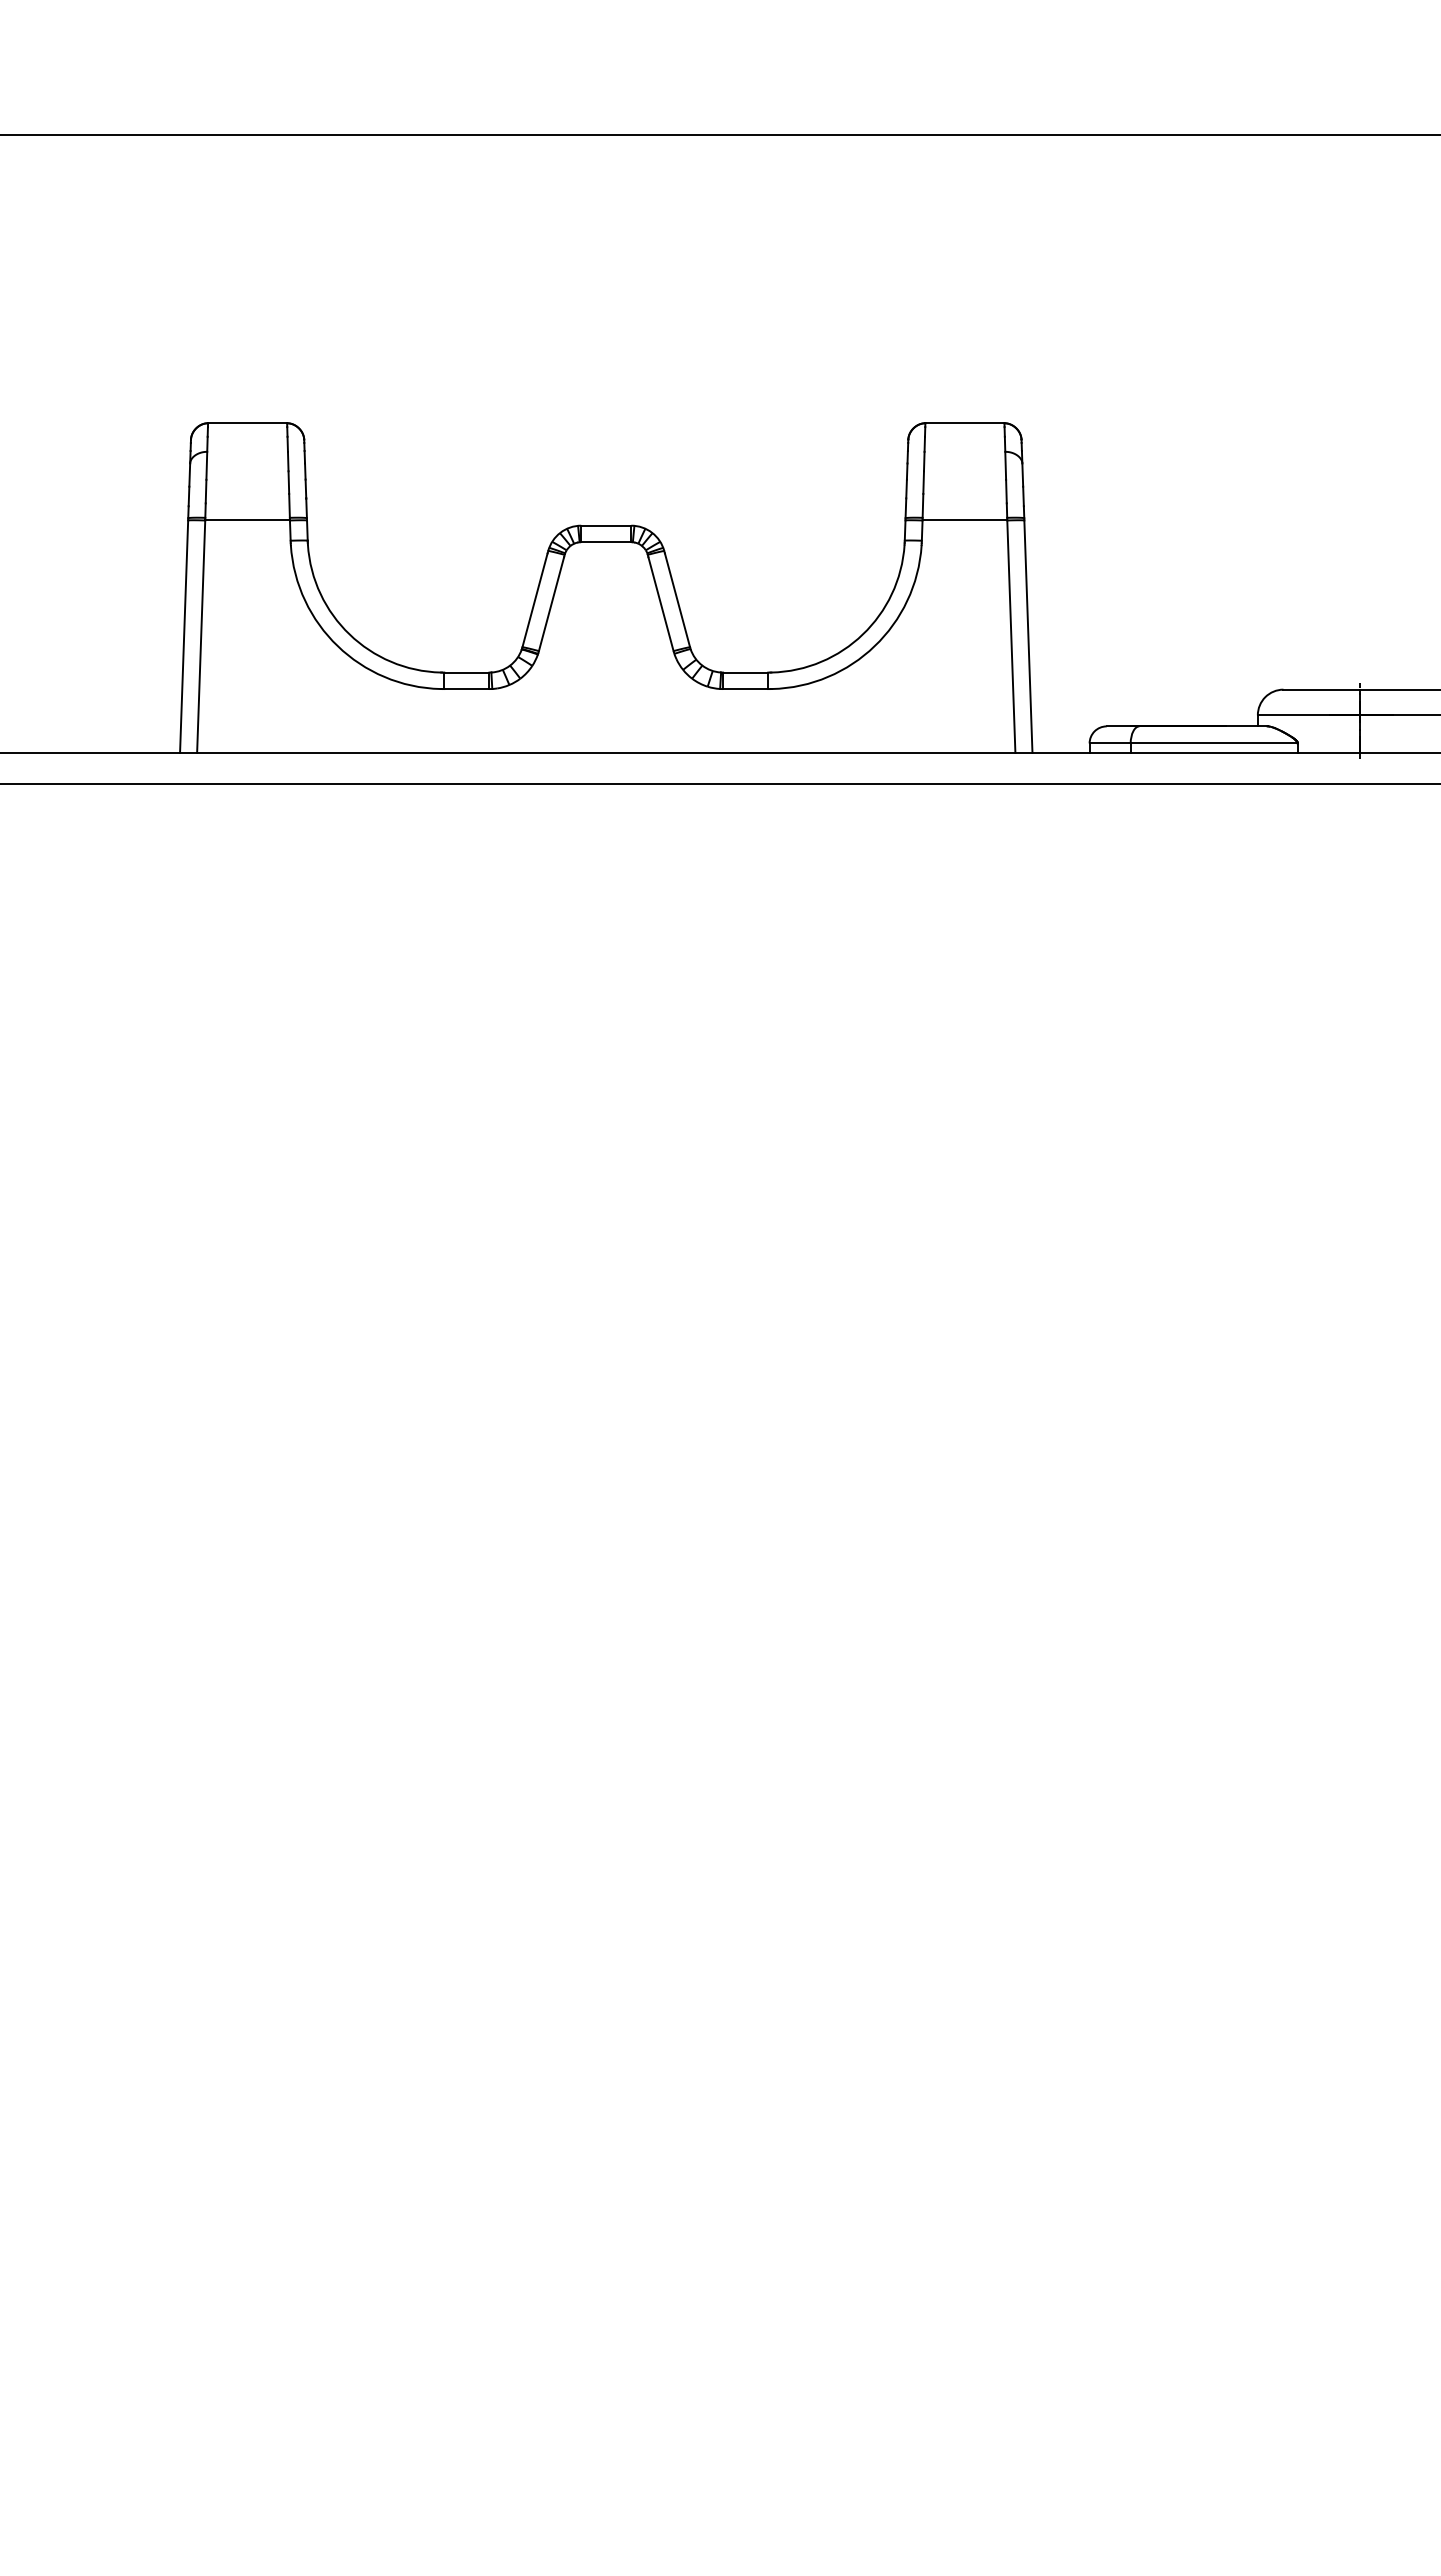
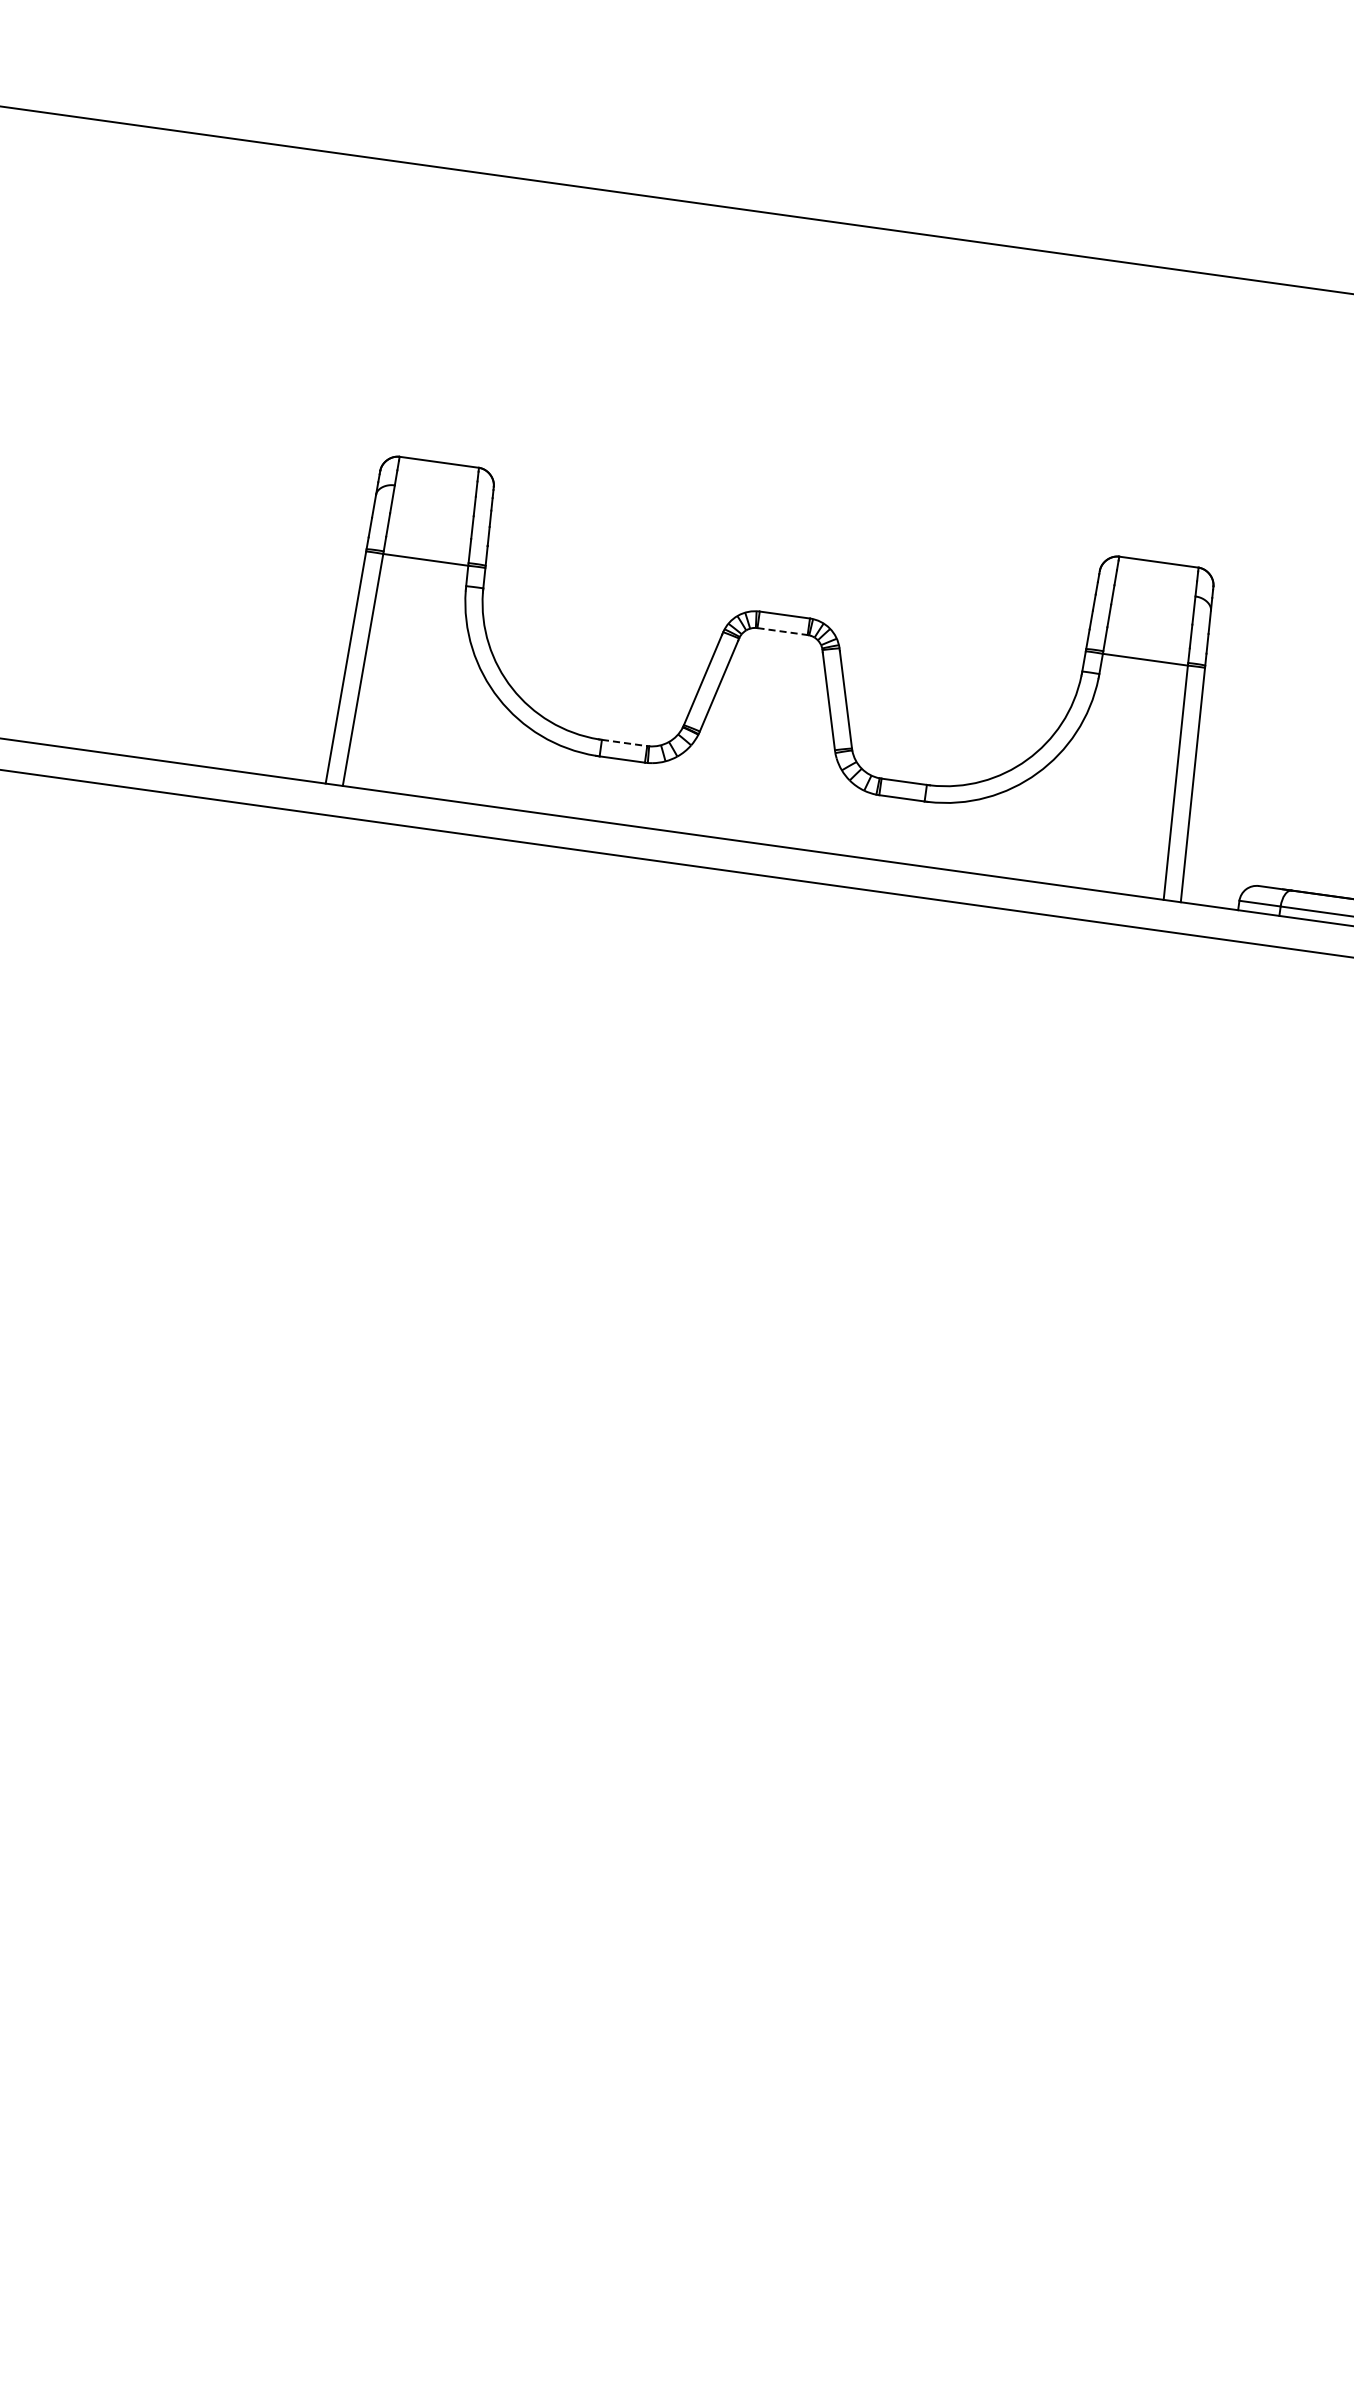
line: (606, 542) -> (782, 631), solid -> dashed
line: (466, 672) -> (624, 742), solid -> dashed

